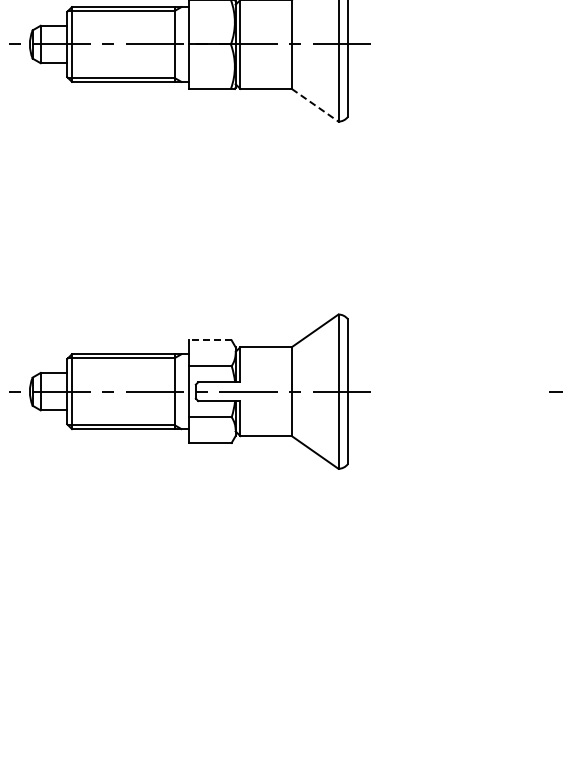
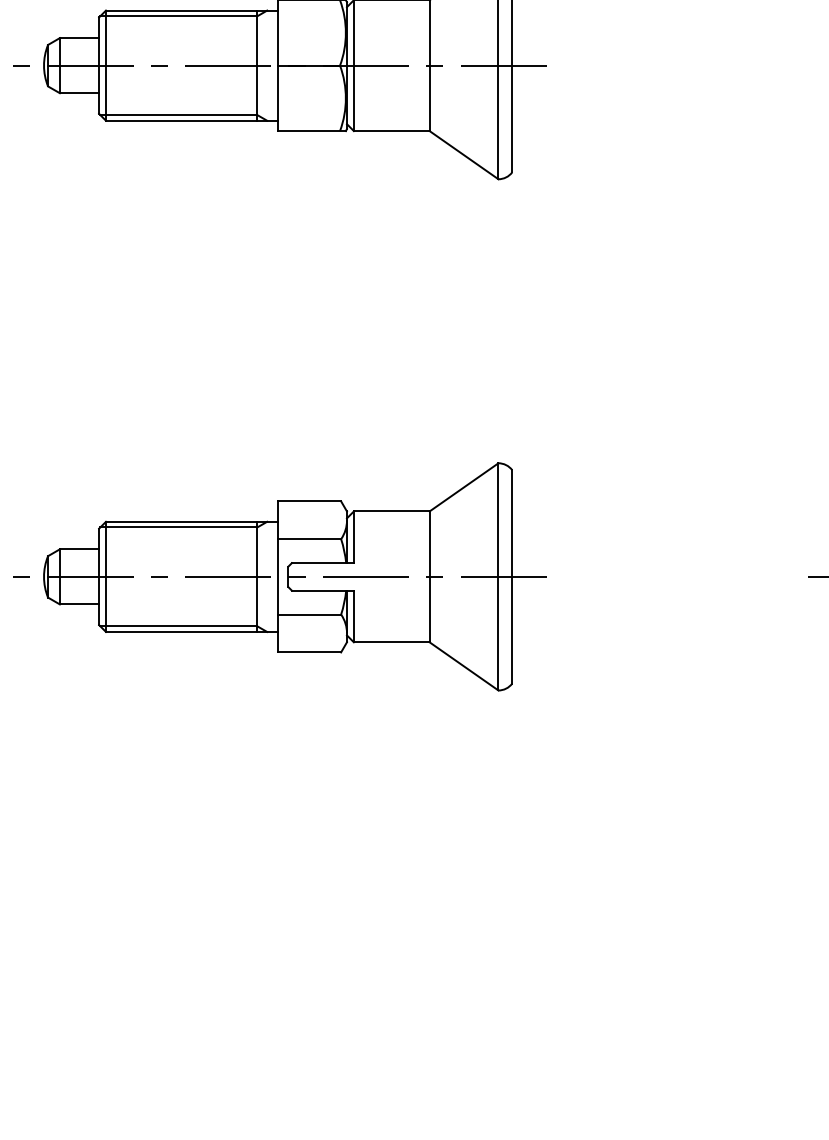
line: (315, 105) -> (464, 155), dashed -> solid
line: (209, 340) -> (308, 501), dashed -> solid

